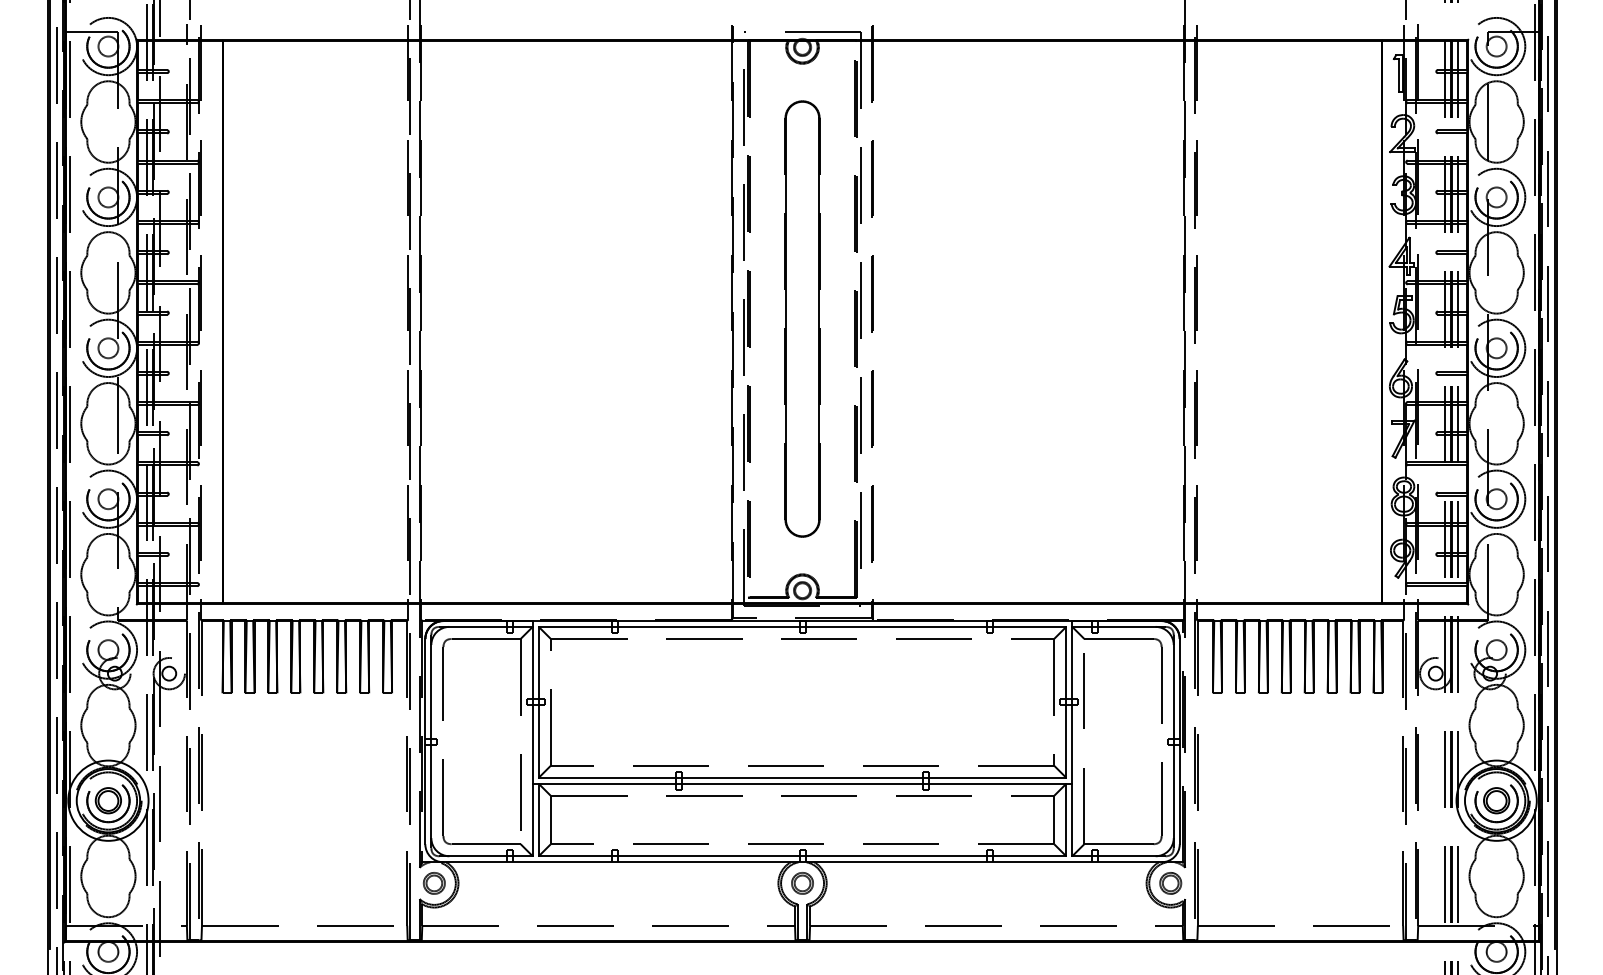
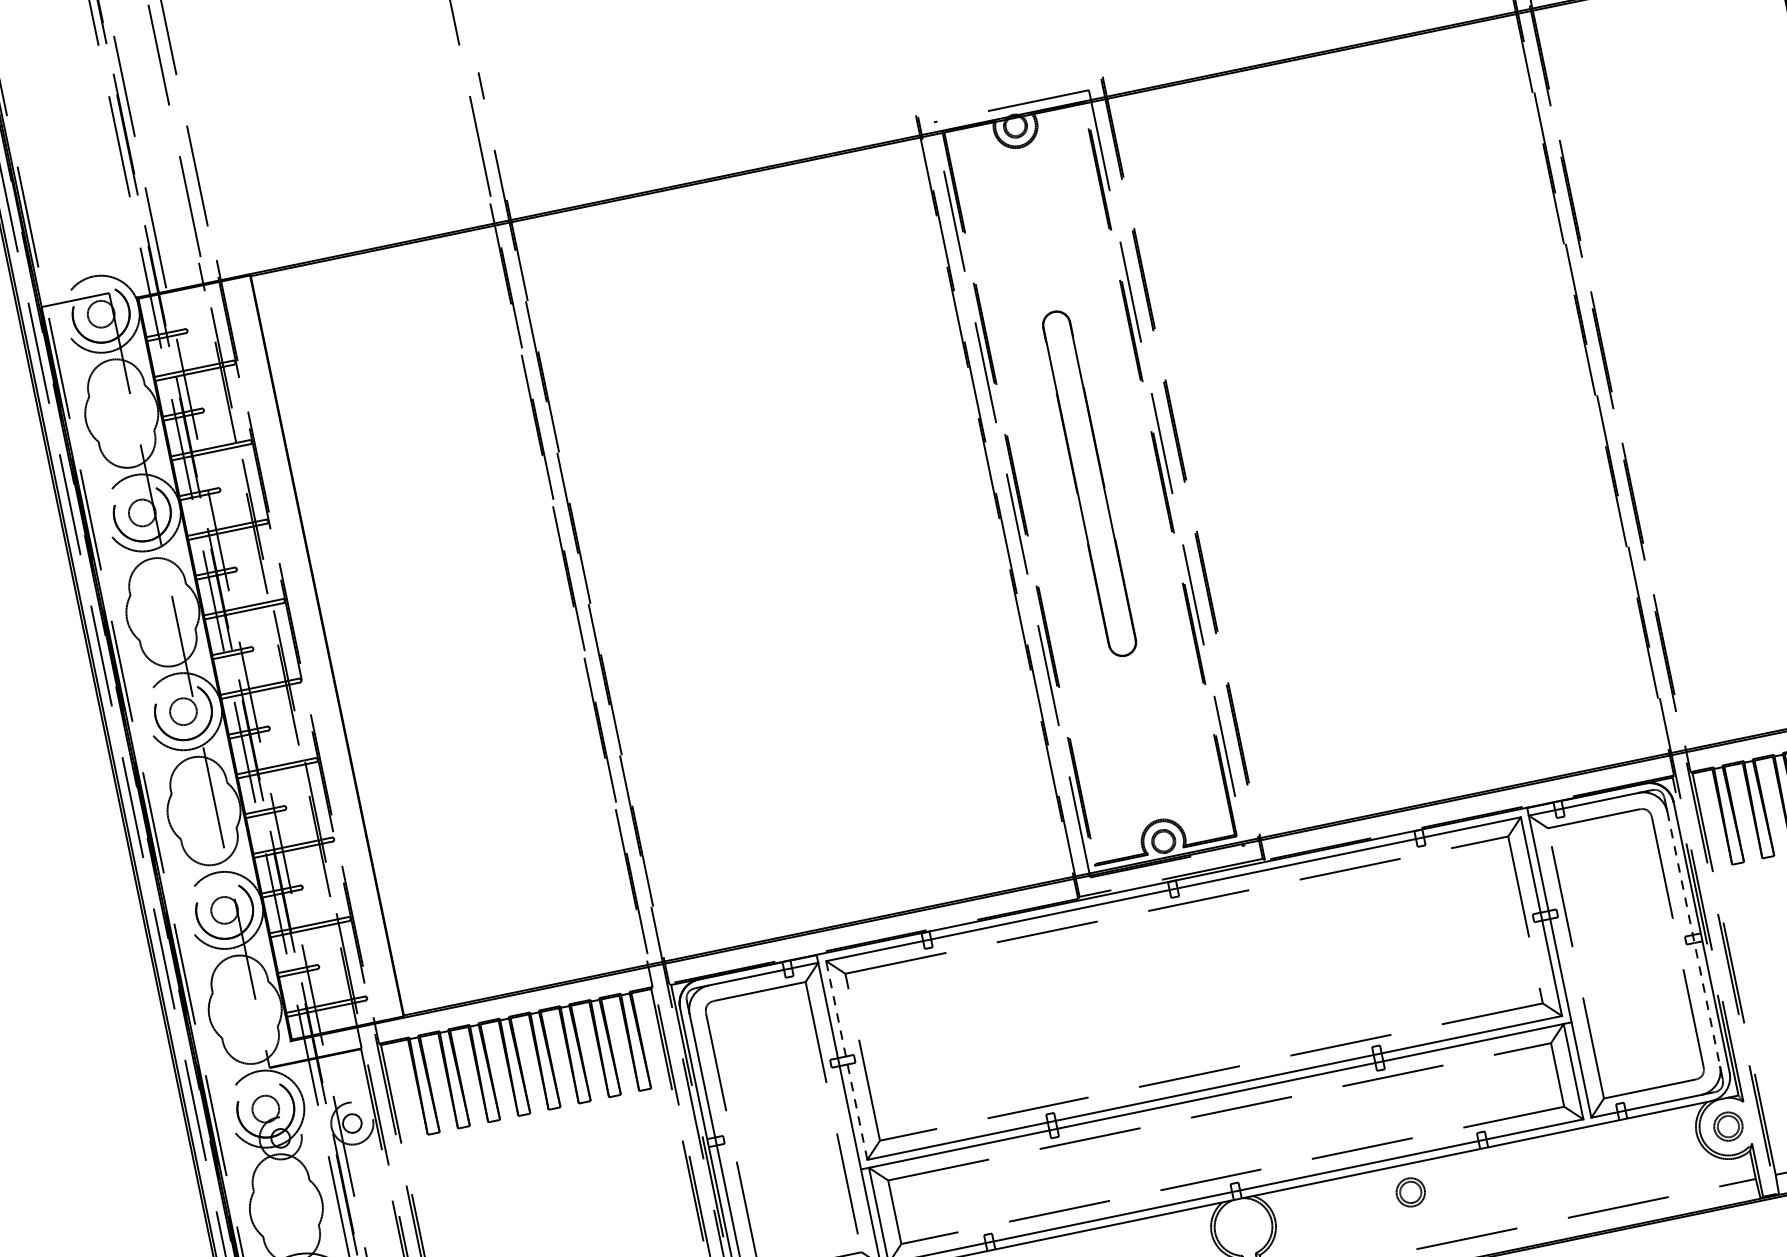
part: (802, 318) -> (1089, 483), size x0.6
line: (538, 701) -> (846, 1059), solid -> dashed
line: (1173, 741) -> (1693, 938), solid -> dashed
part: (802, 883) -> (1410, 1192), moved

